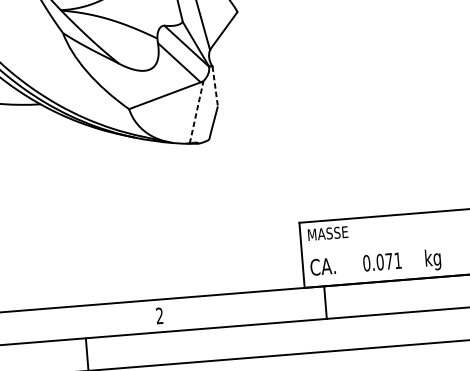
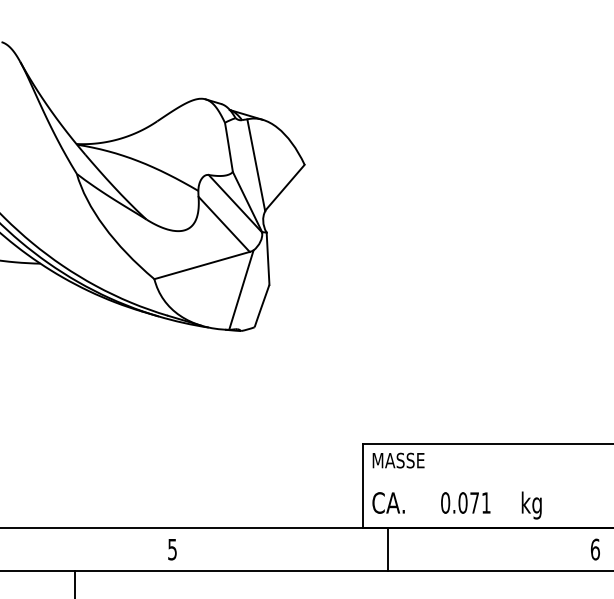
line: (215, 87) -> (268, 259), dashed -> solid
line: (196, 112) -> (241, 290), dashed -> solid
text: (159, 315) -> (172, 549), 2 -> 5

